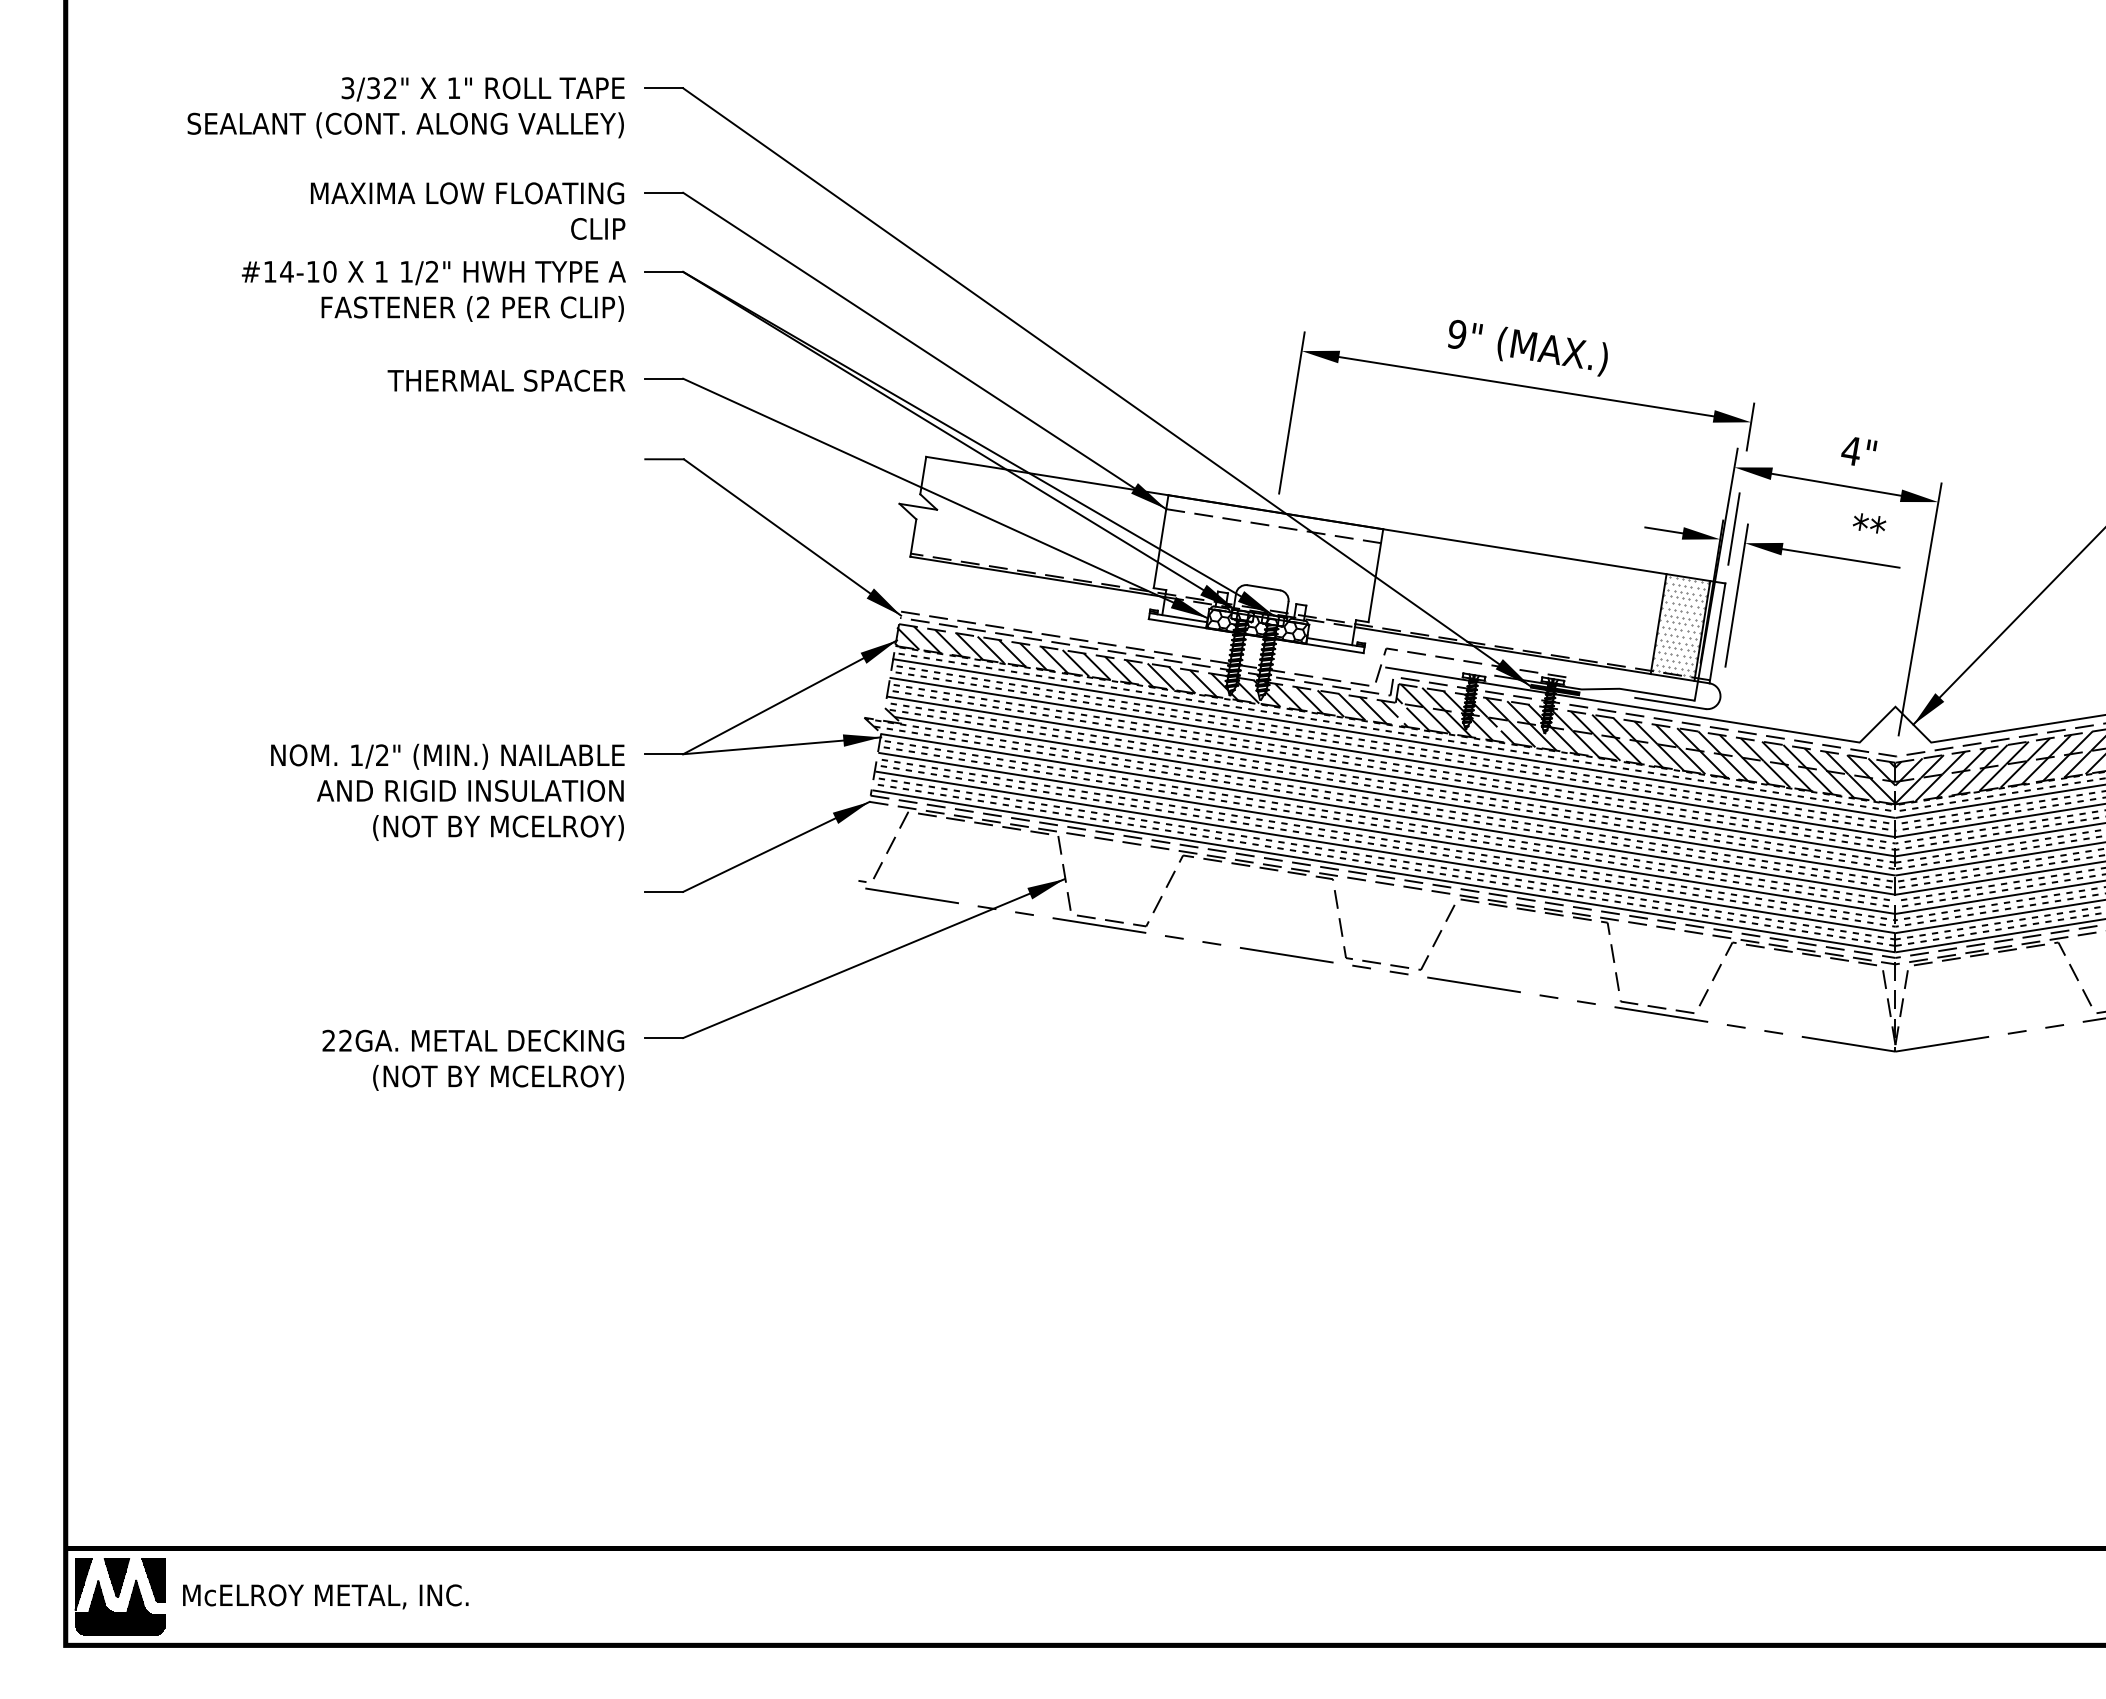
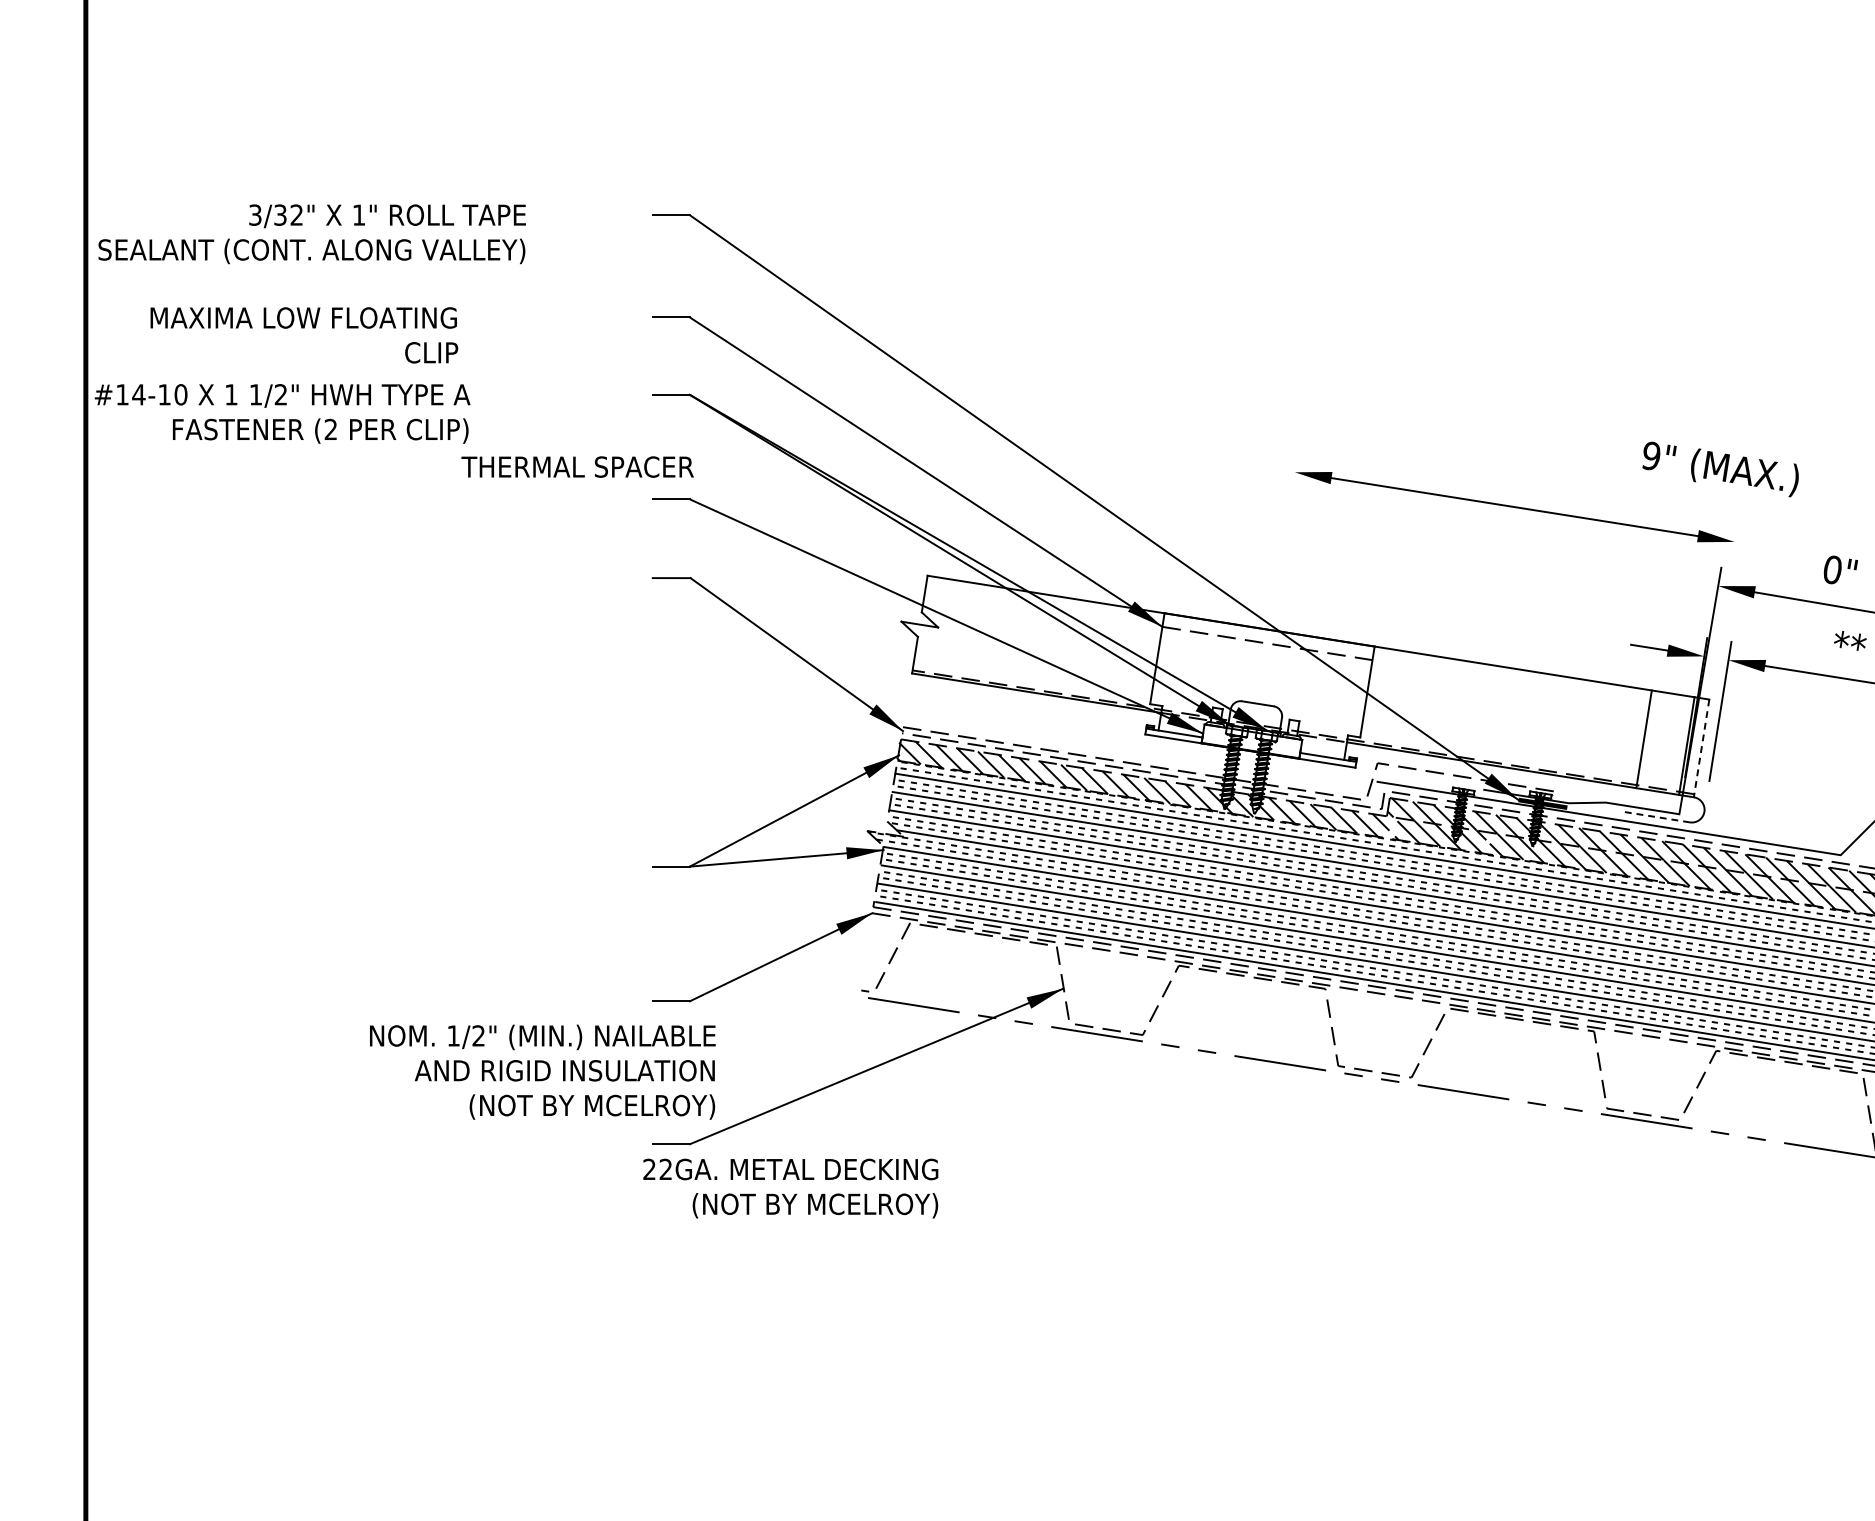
text: (405, 107) -> (311, 233), moved
text: (468, 210) -> (304, 334), moved
text: (433, 290) -> (282, 413), moved
text: (1527, 348) -> (1720, 469), moved
text: (506, 380) -> (577, 466), moved
line: (1291, 412) -> (1284, 532), removed
line: (1750, 426) -> (1733, 546), removed
text: (1850, 450) -> (1831, 569), 4" -> 0"
line: (1733, 528) -> (1717, 645), removed
hatch: (1257, 625) -> (1251, 740), removed
hatch: (1679, 626) -> (1664, 741), removed
line: (1717, 633) -> (1701, 748), solid -> dashed
line: (1670, 703) -> (1655, 817), solid -> dashed
text: (447, 791) -> (542, 1071), moved
text: (473, 1059) -> (790, 1187), moved

